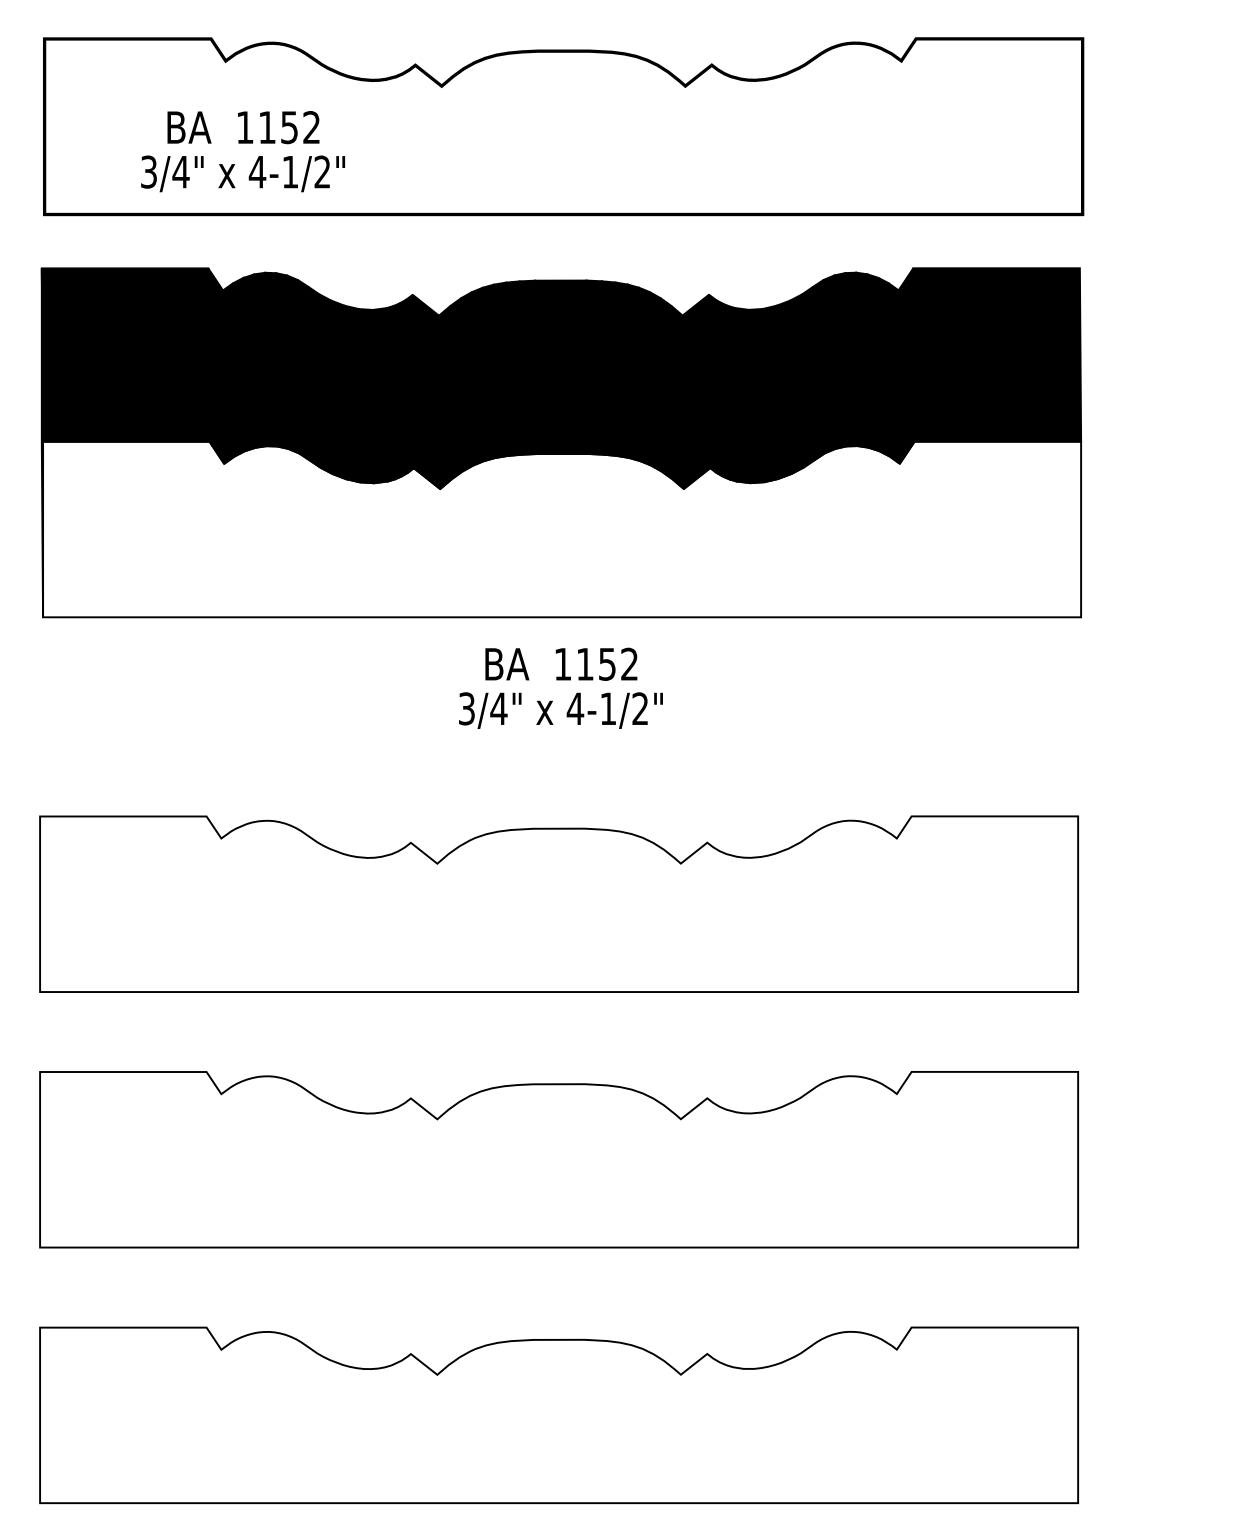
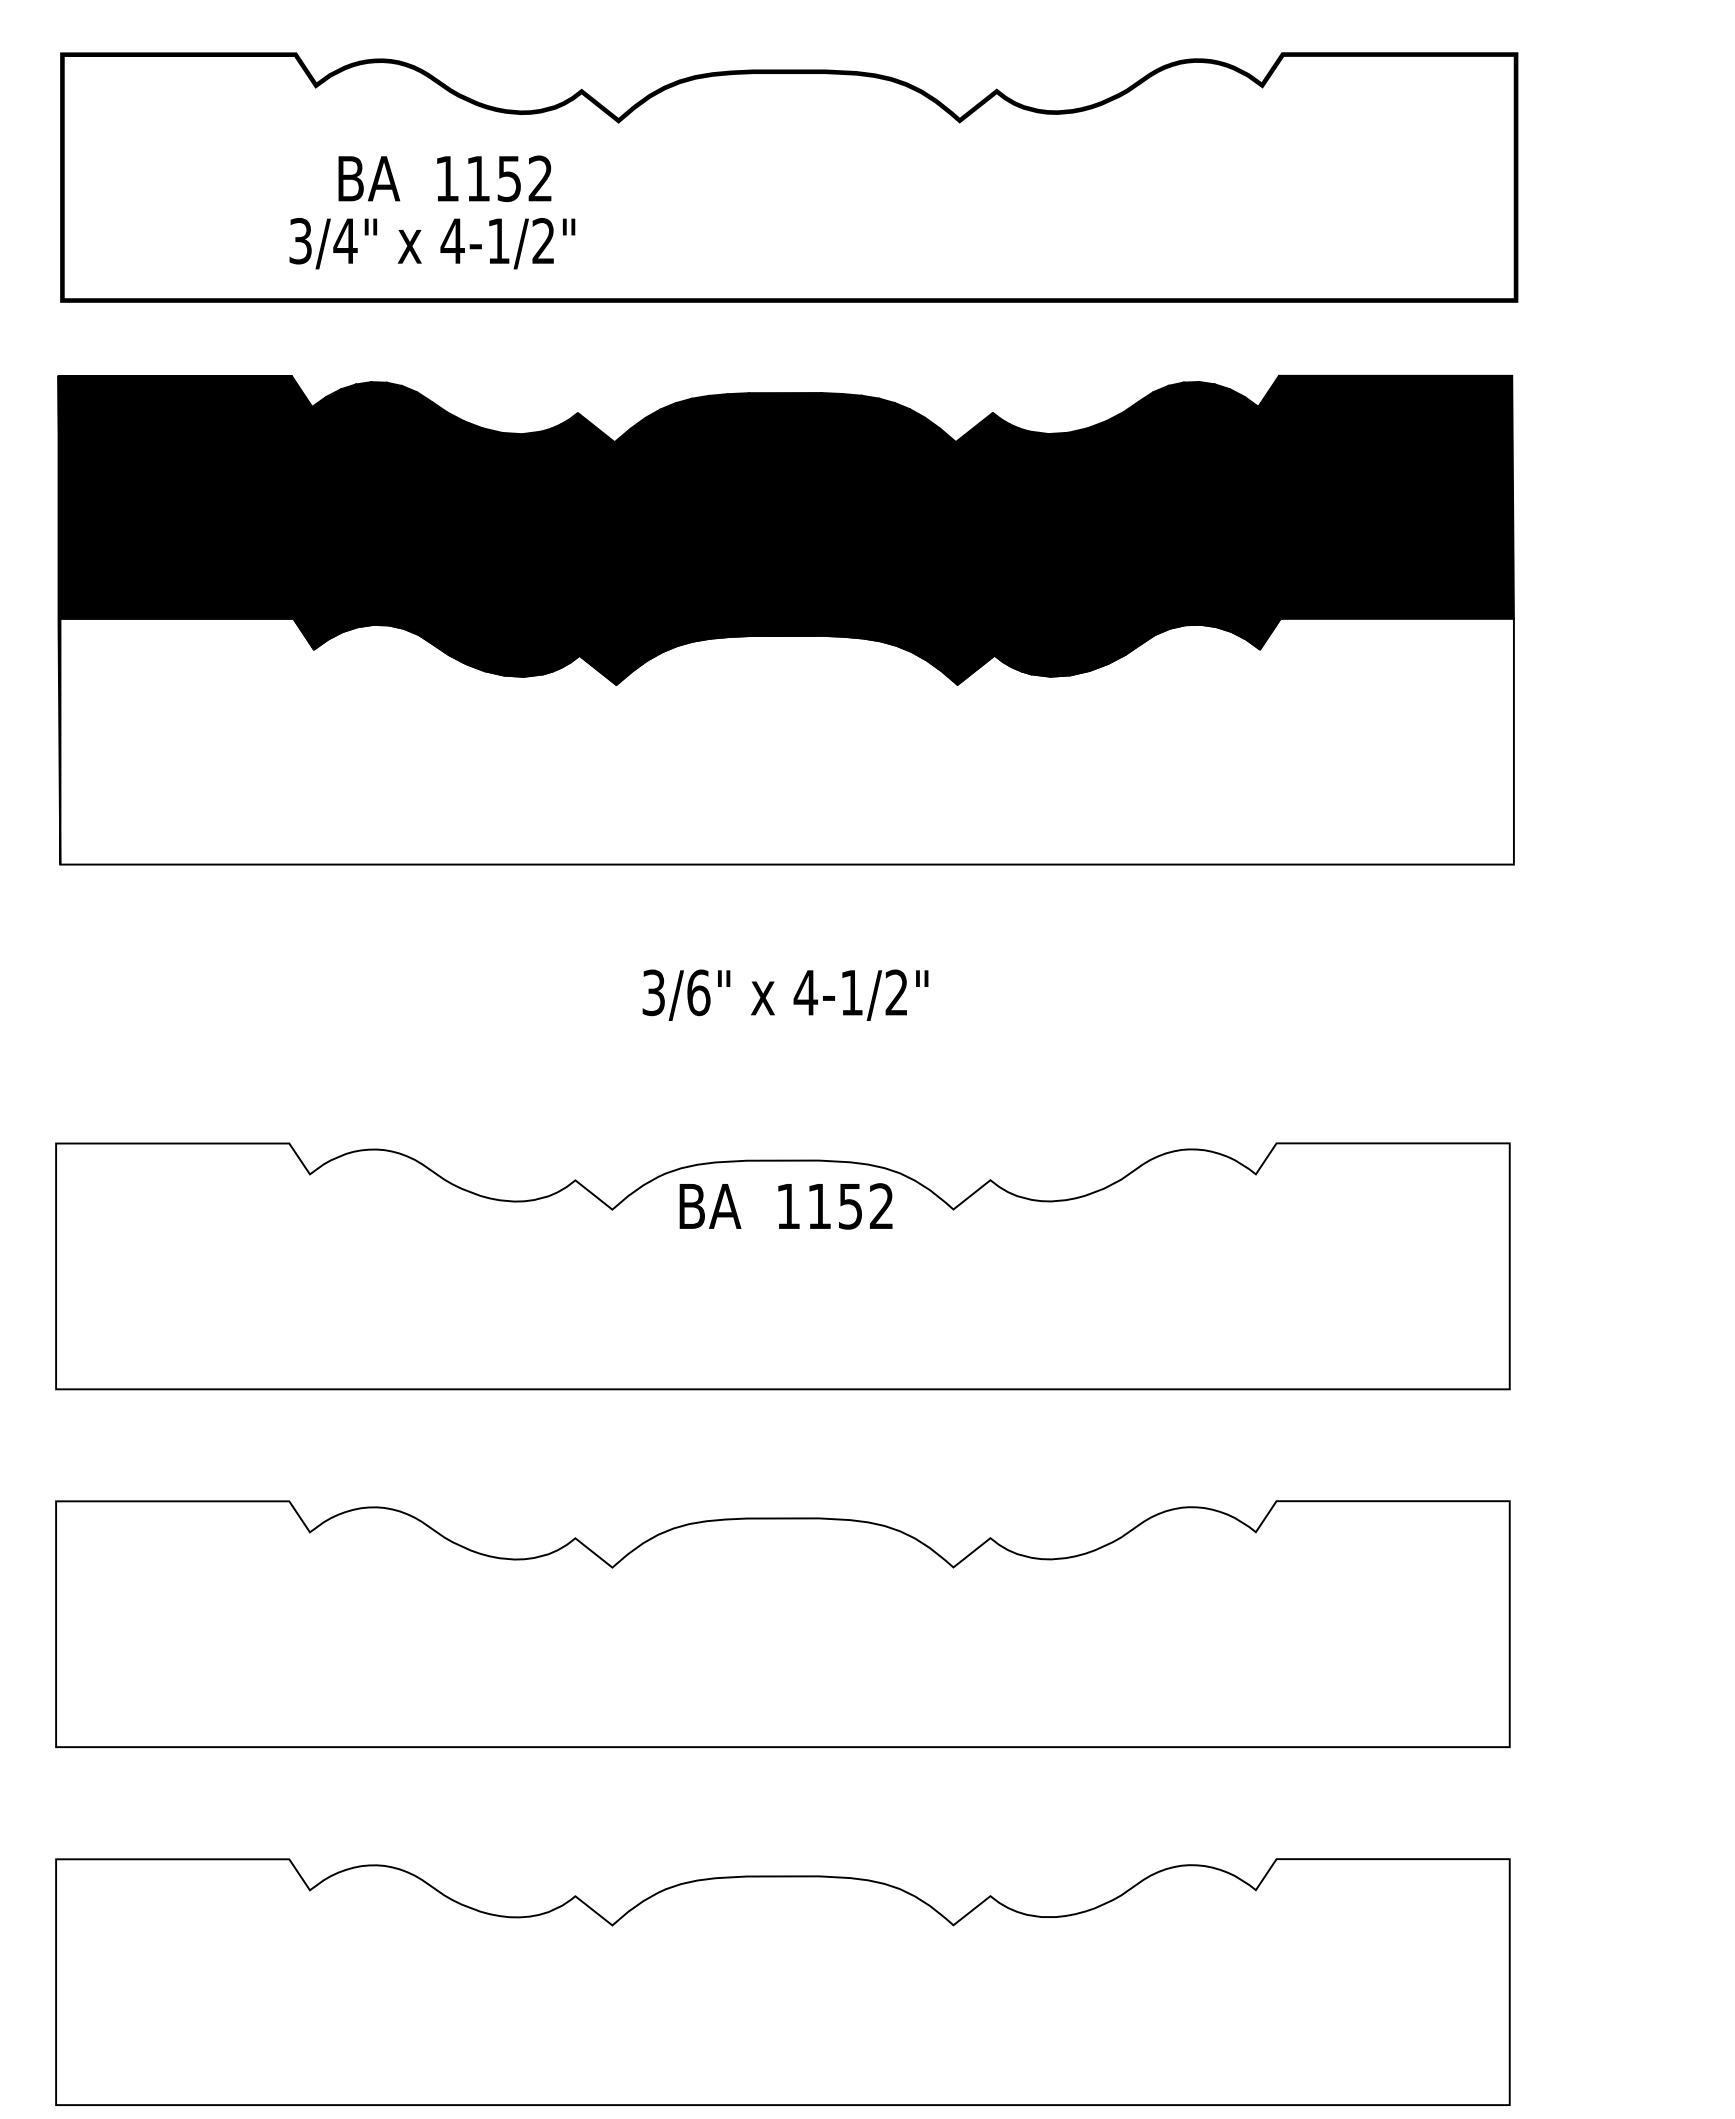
text: (243, 127) -> (444, 178), moved
text: (243, 173) -> (432, 243), moved
text: (560, 664) -> (785, 1206), moved
text: (498, 708) -> (698, 992), 3/4" -> 3/6"

